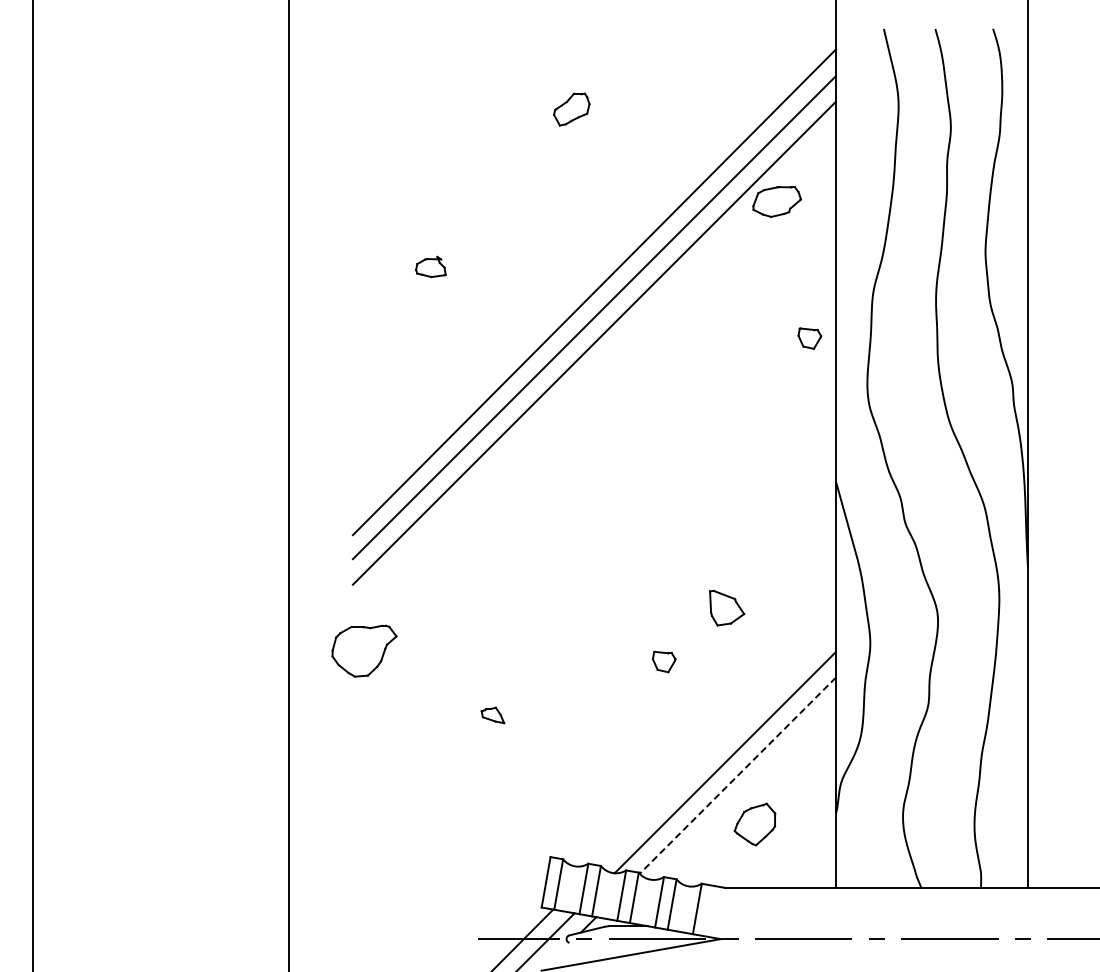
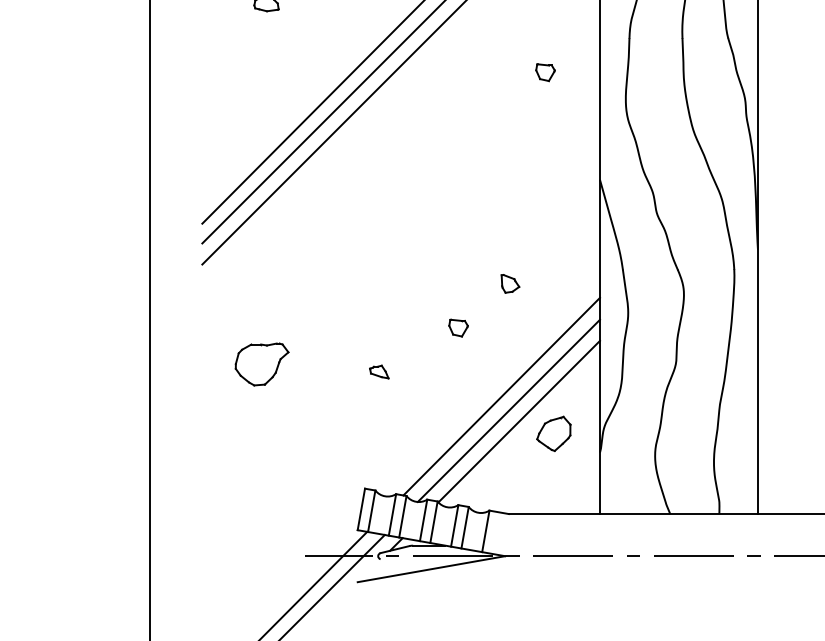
part: (809, 338) -> (545, 72), moved
part: (727, 608) -> (510, 284), size x0.62
part: (364, 650) -> (262, 363), moved
part: (492, 715) -> (378, 372), moved
line: (716, 745) -> (501, 396), added
line: (737, 775) -> (518, 421), dashed -> solid
part: (754, 824) -> (553, 433), moved

